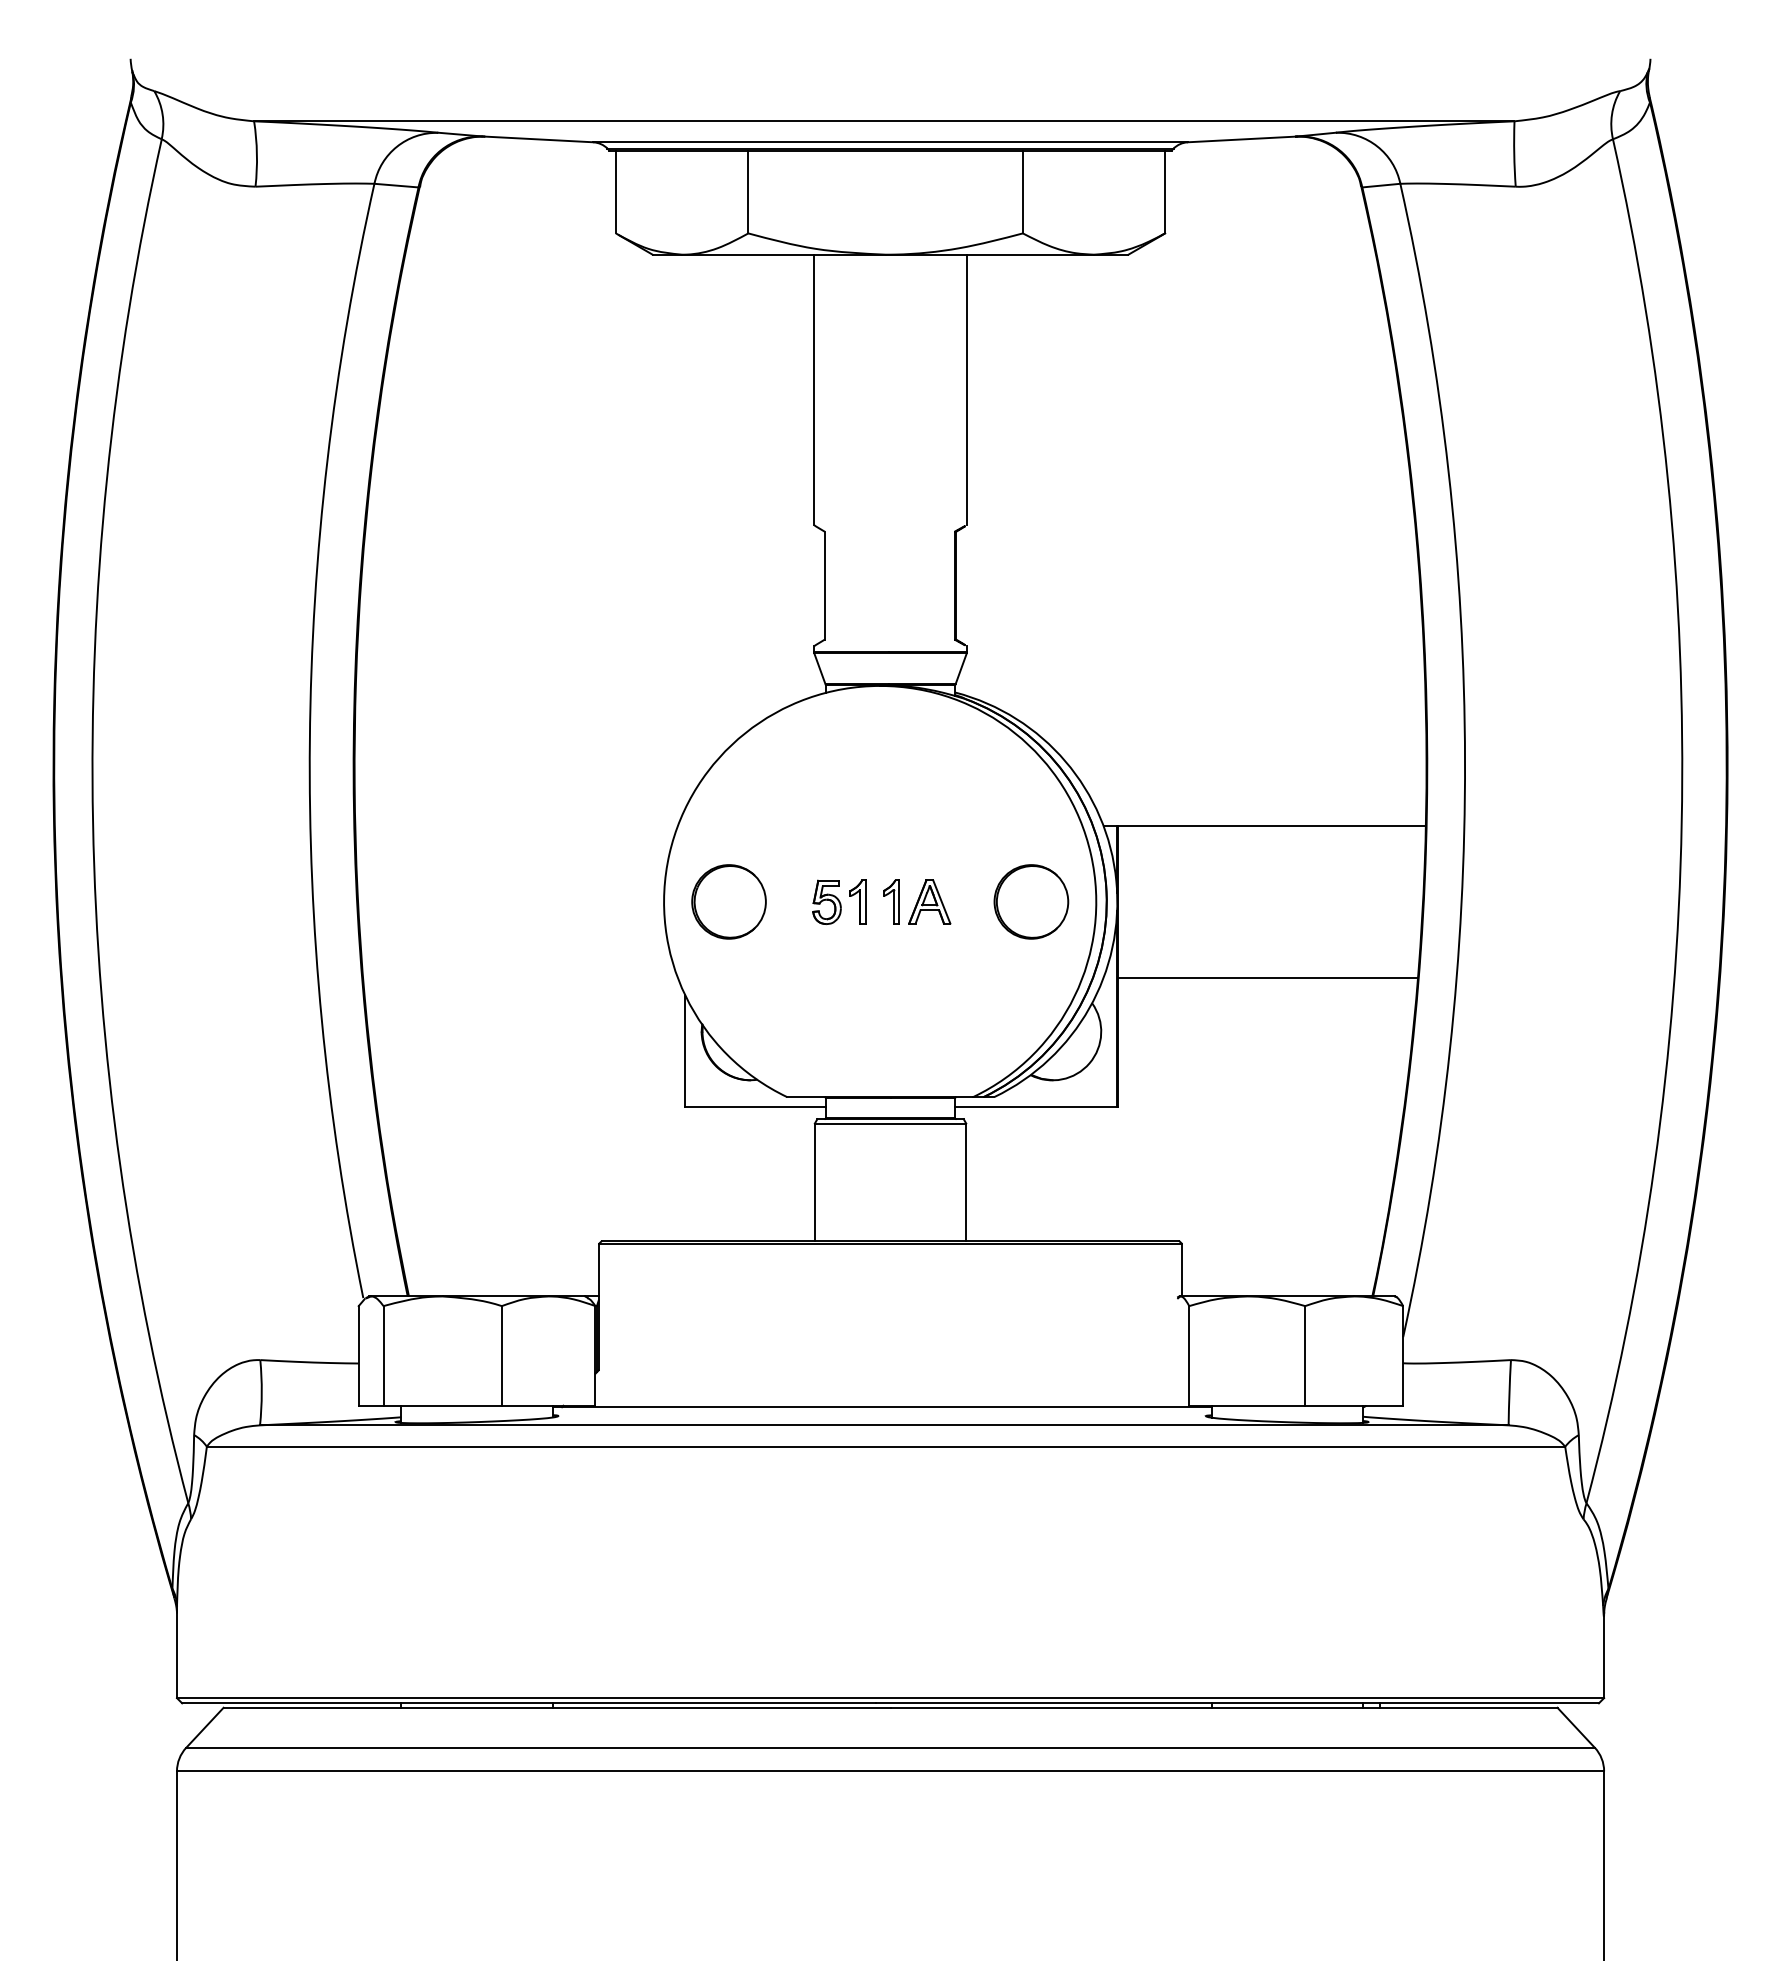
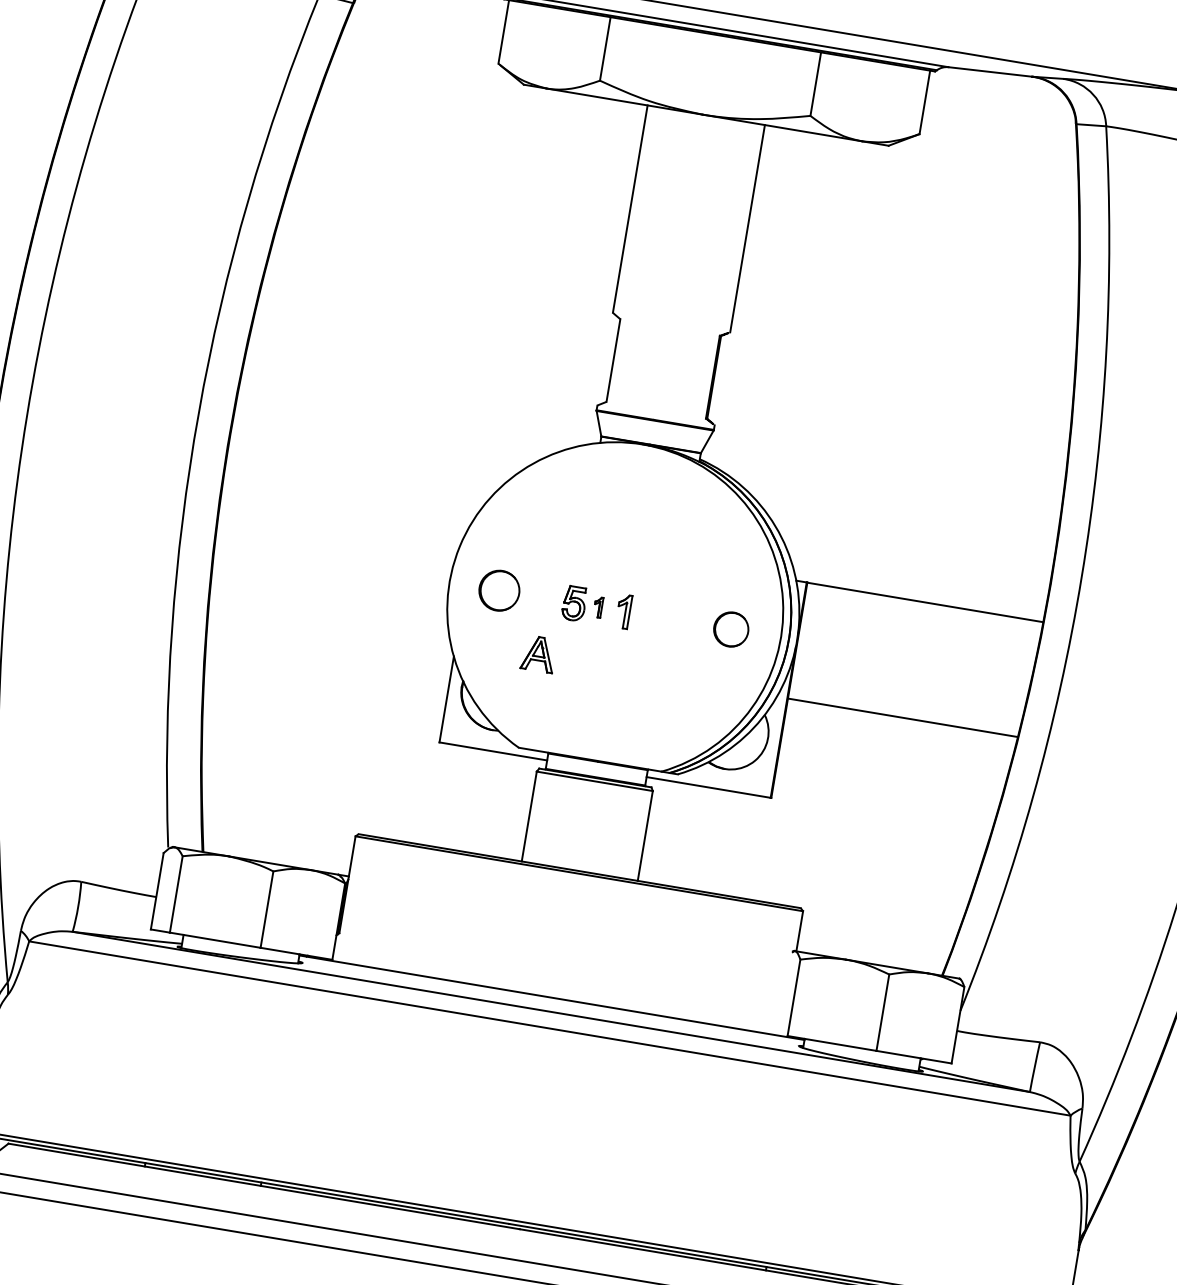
part: (728, 901) -> (499, 590), size x0.7
part: (857, 901) -> (597, 606), size x0.6
part: (929, 901) -> (538, 653), moved
part: (1031, 901) -> (731, 629), size x0.6

